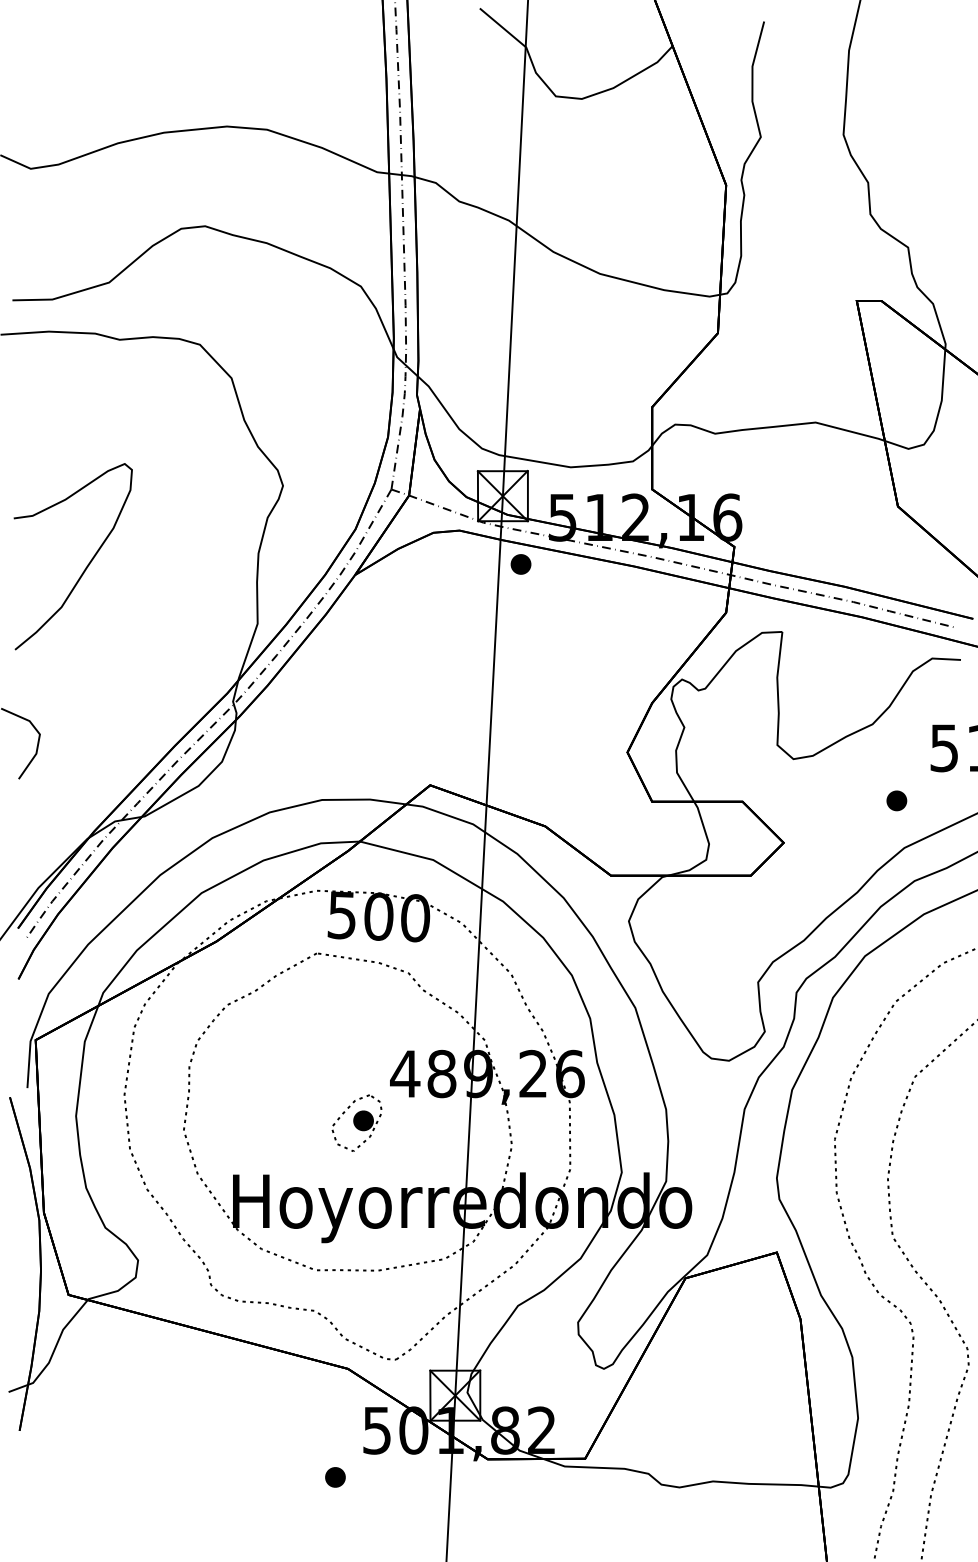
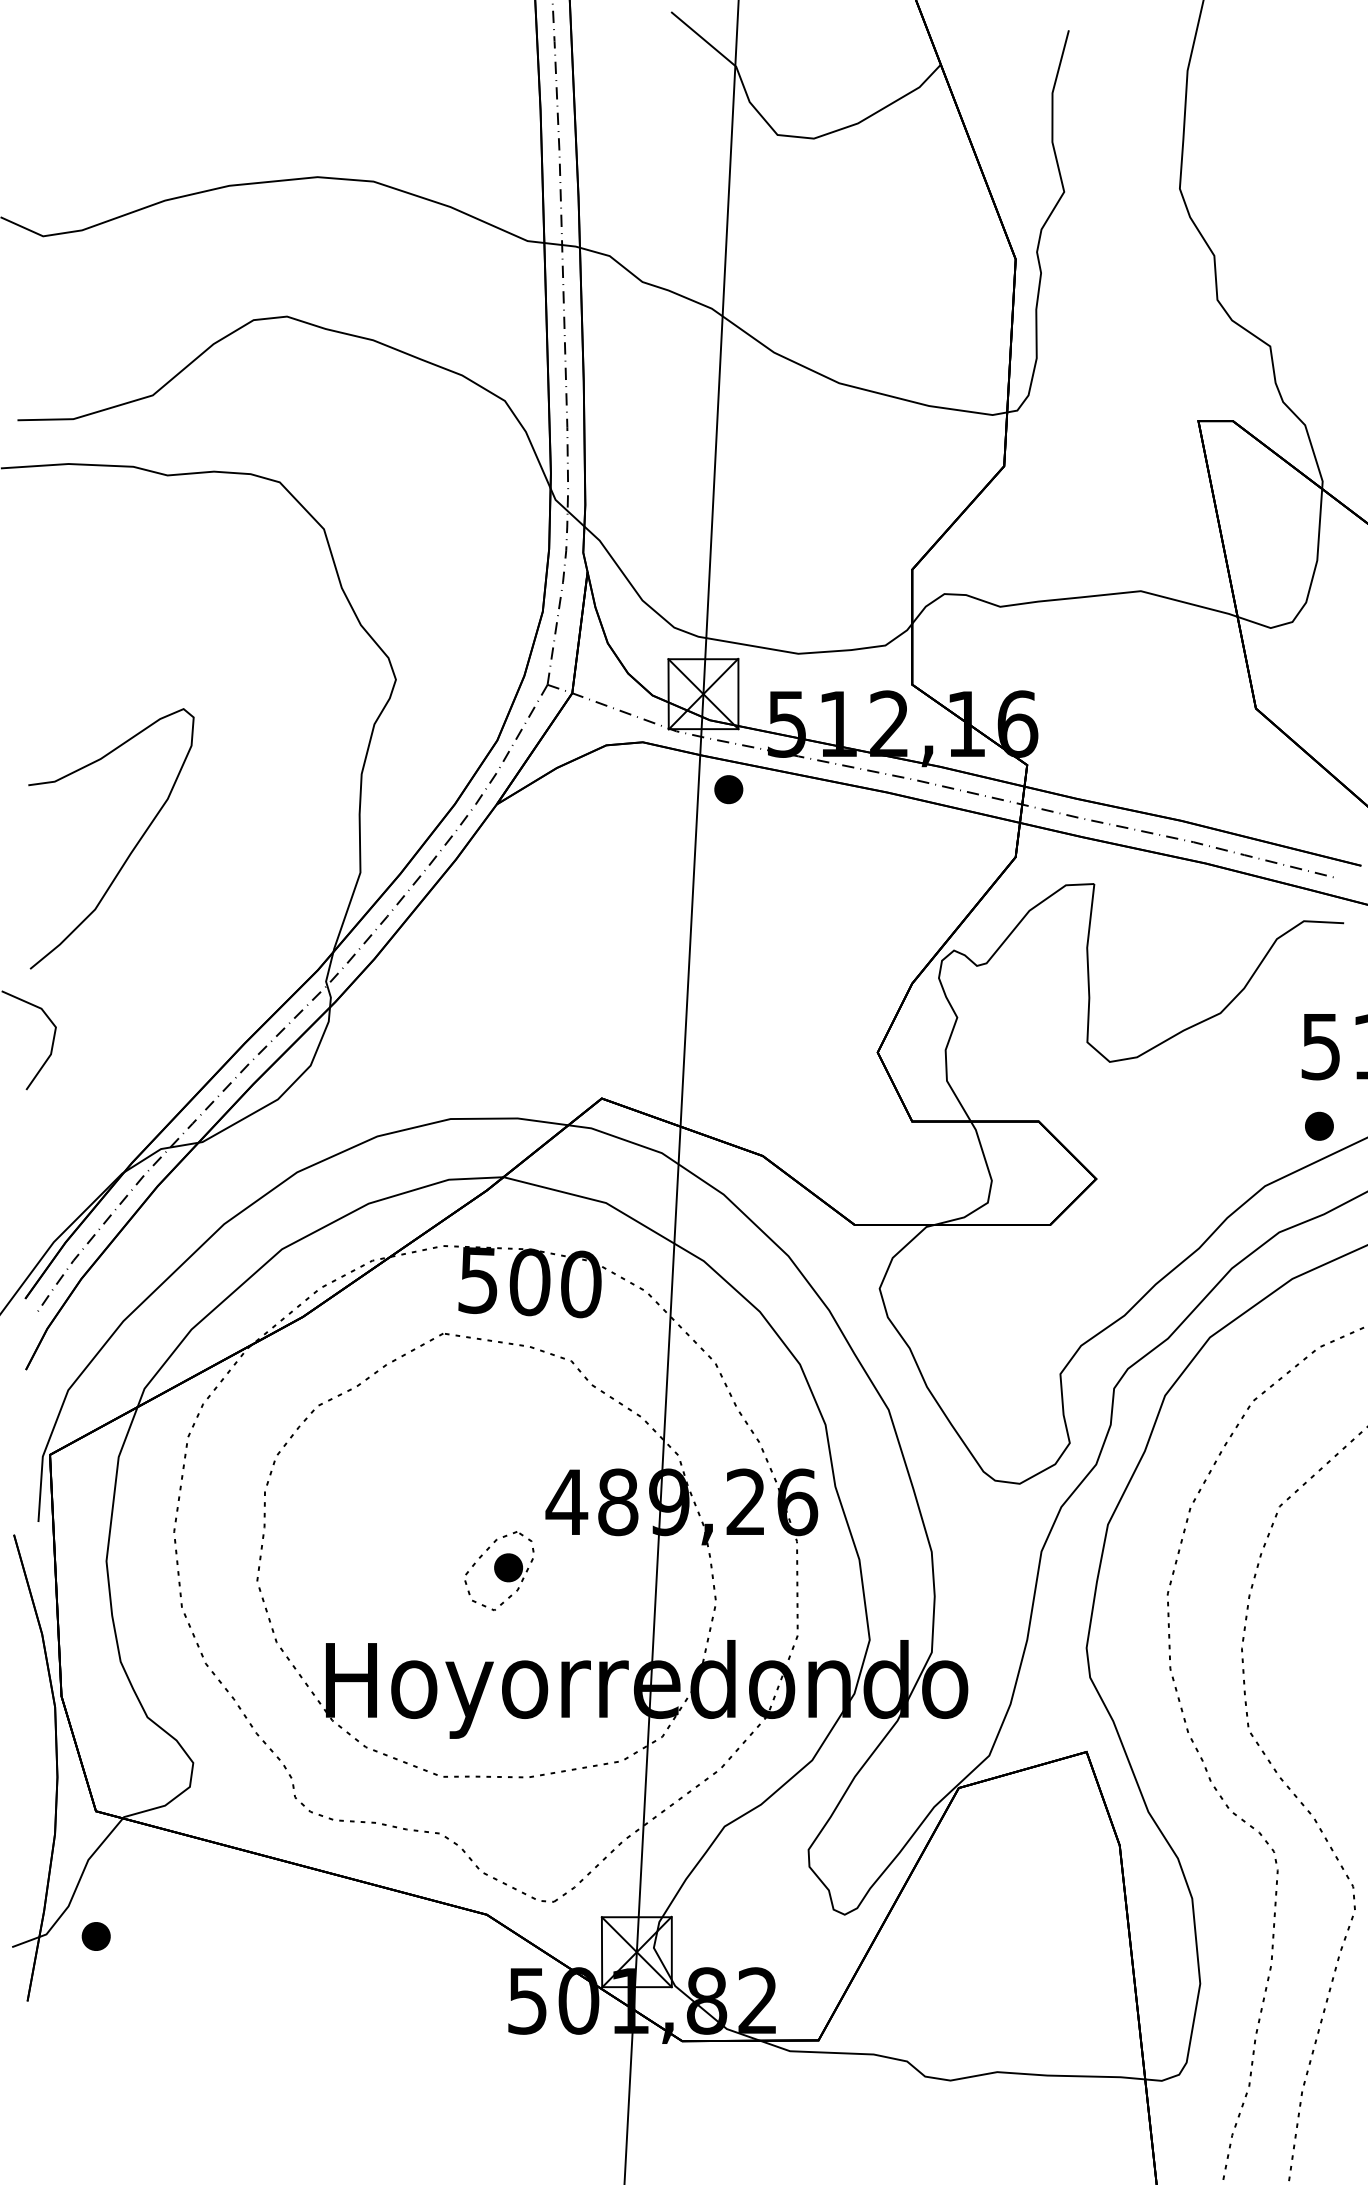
curve: (87, 565) -> (131, 850), moved
part: (896, 800) -> (1319, 1125), moved
part: (334, 1477) -> (95, 1936), moved

